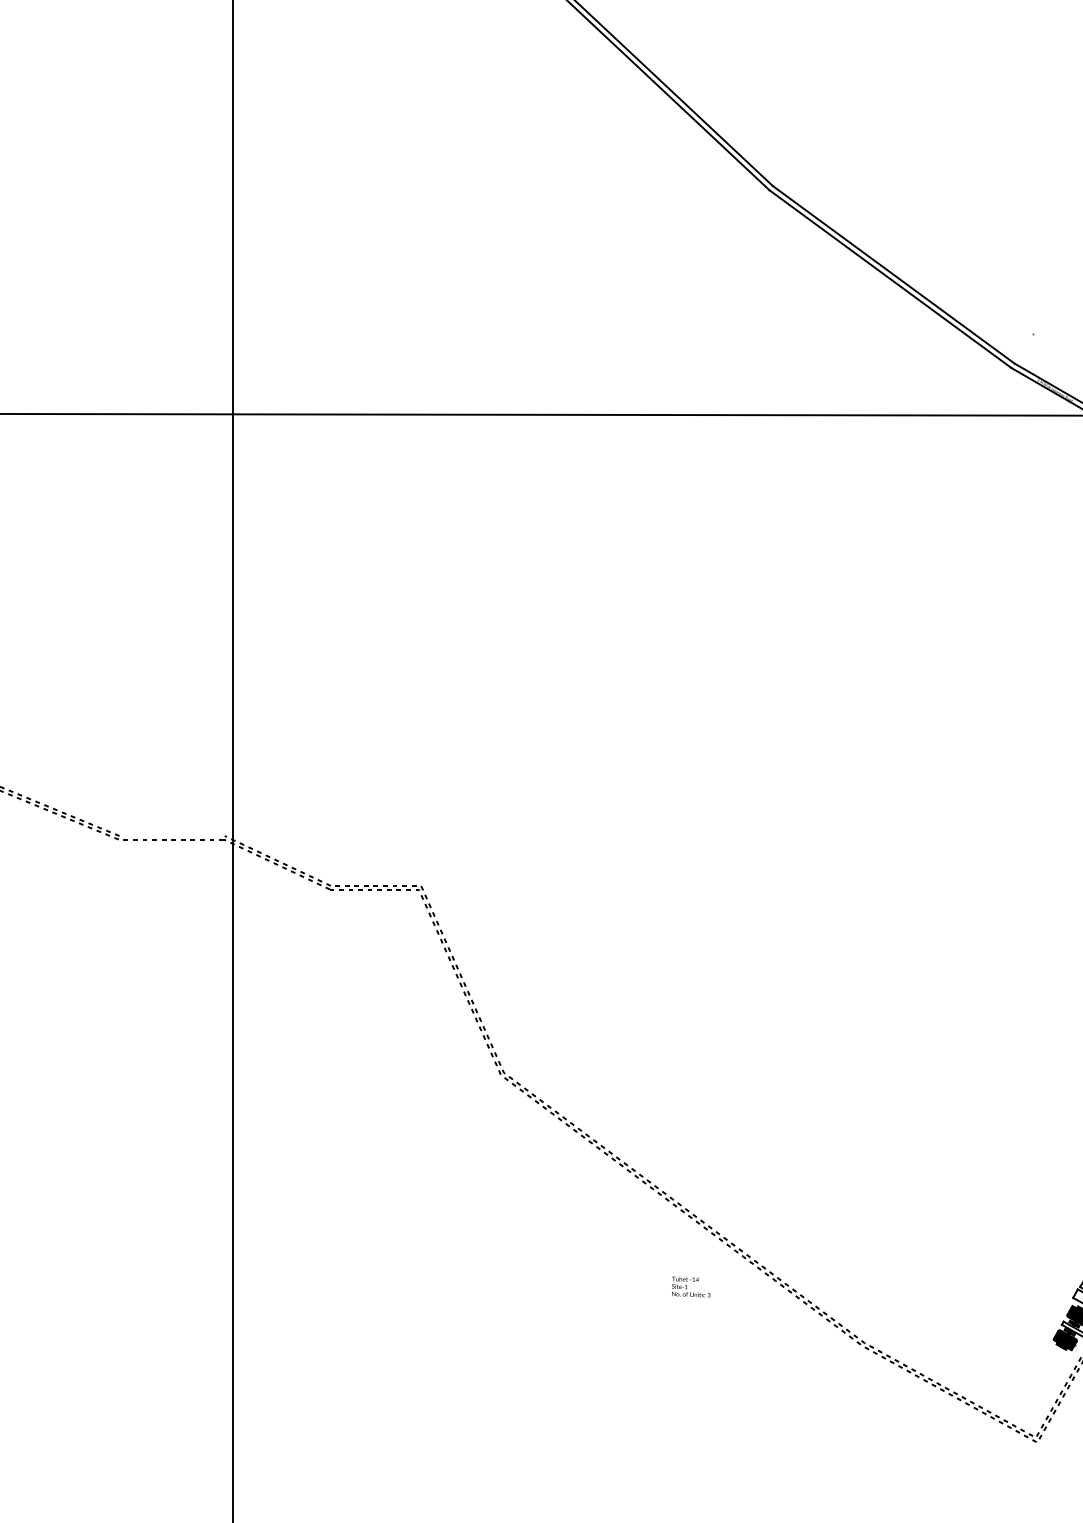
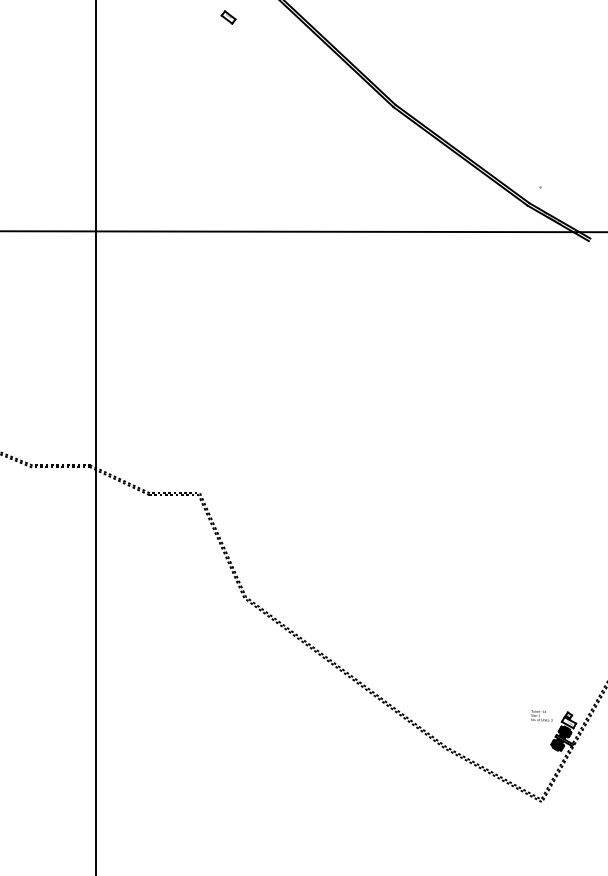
part: (472, 28) -> (228, 17), added
line: (171, 836) -> (61, 465), added
text: (690, 1286) -> (541, 715), moved

